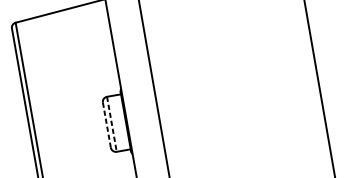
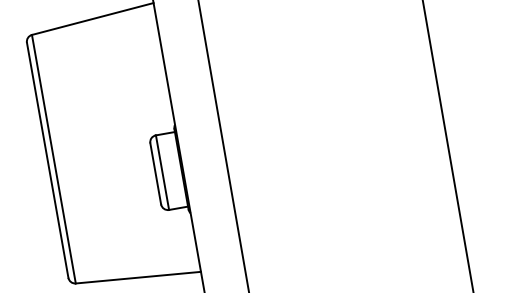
line: (106, 124) -> (155, 173), dashed -> solid
line: (111, 124) -> (162, 172), dashed -> solid

